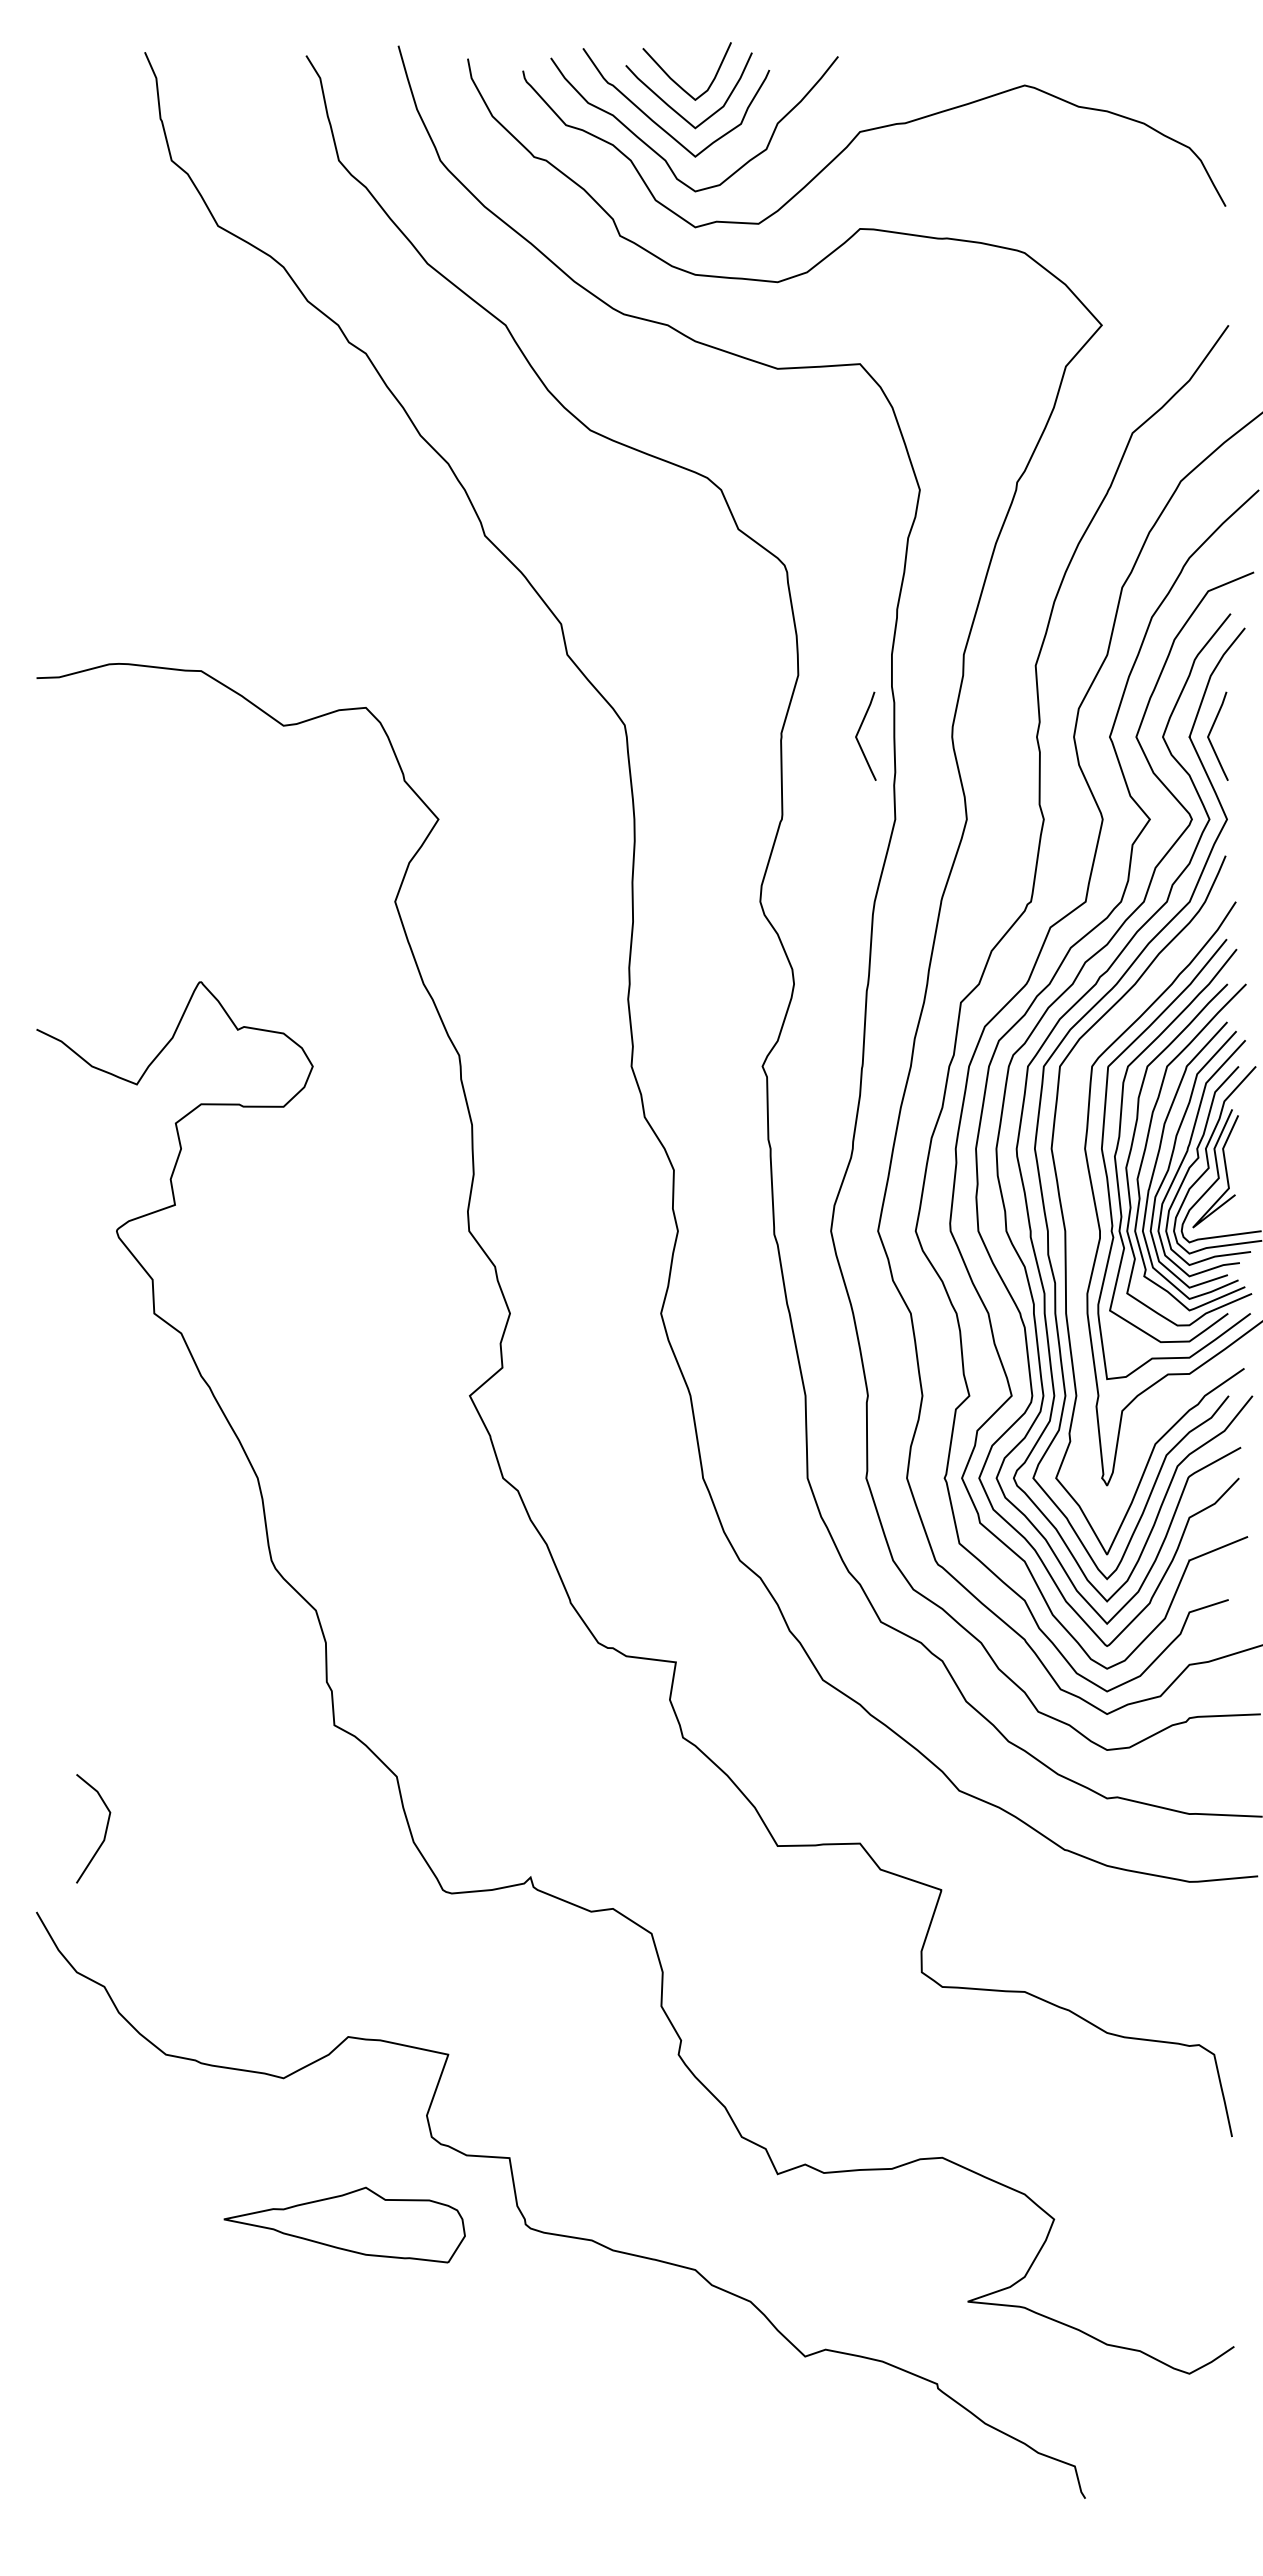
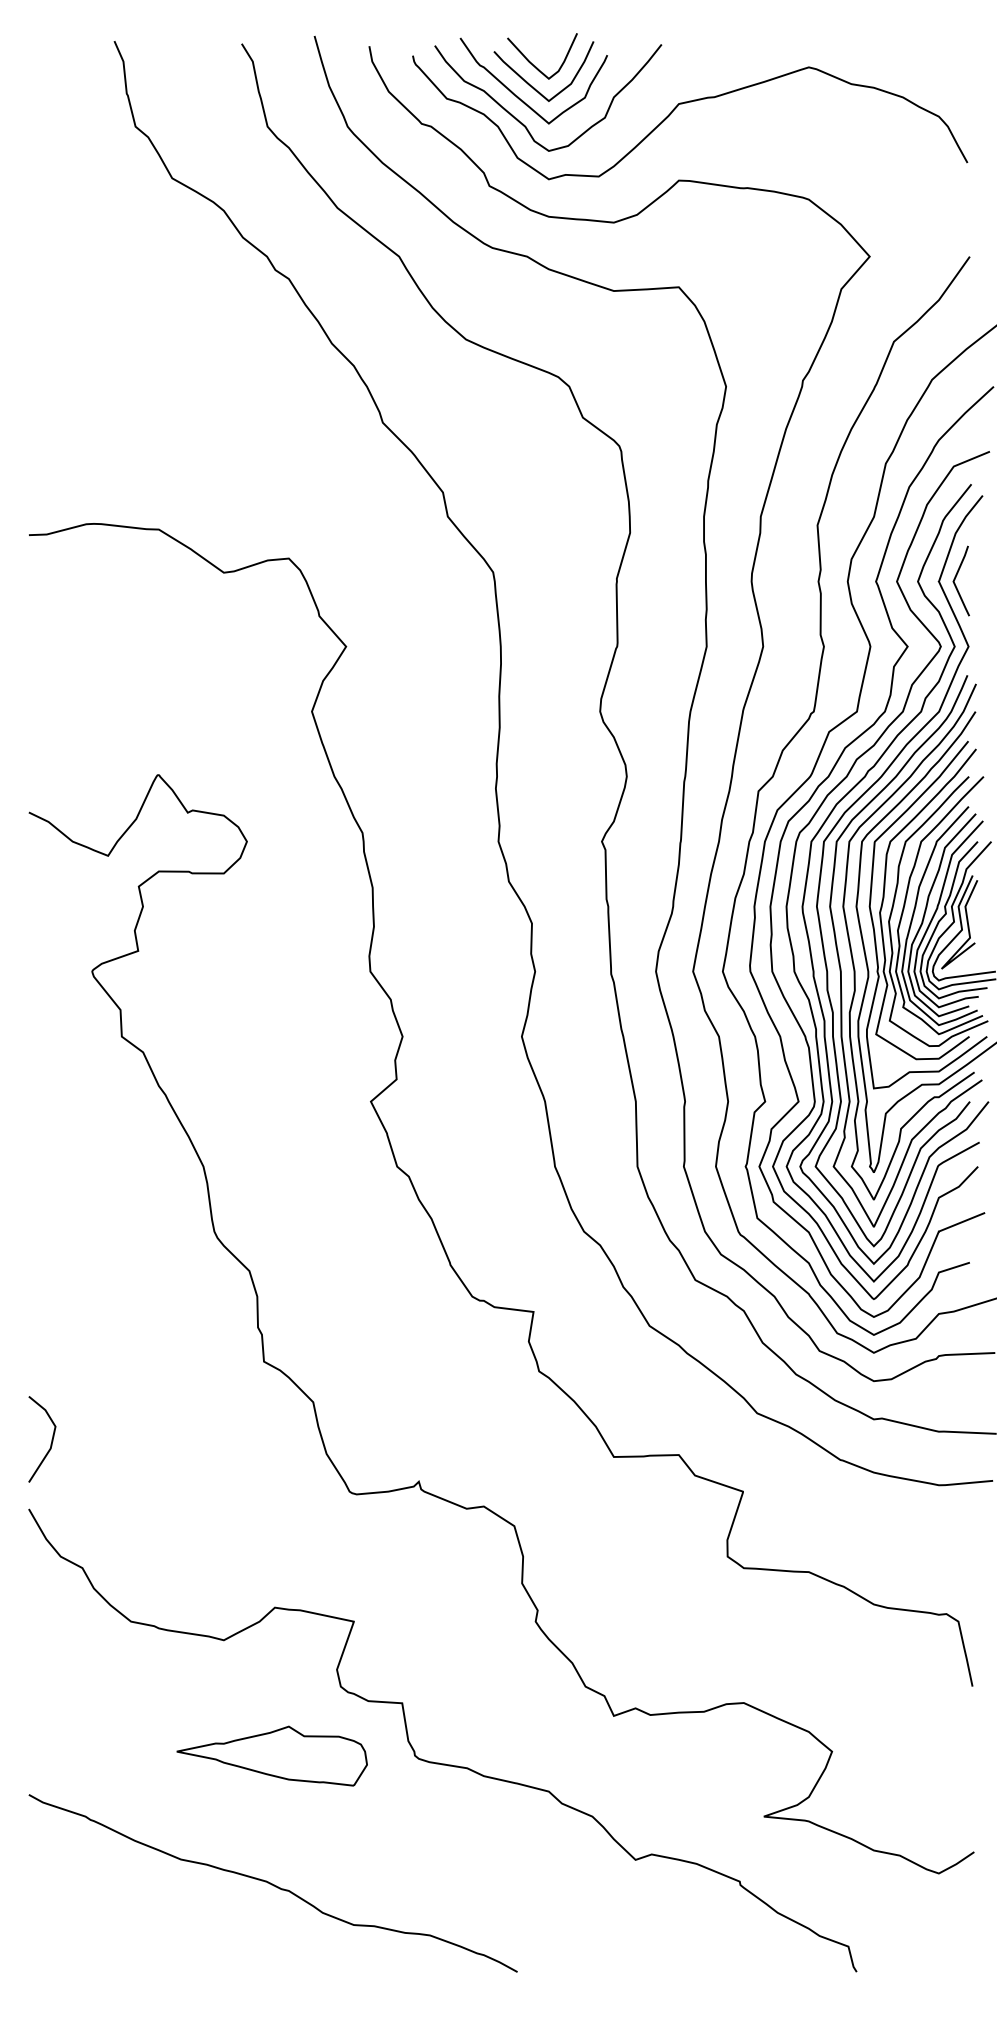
line: (858, 734) -> (677, 579), removed
curve: (1079, 1205) -> (852, 951), added
line: (105, 1828) -> (51, 1439), moved
curve: (344, 2386) -> (271, 1883), added

